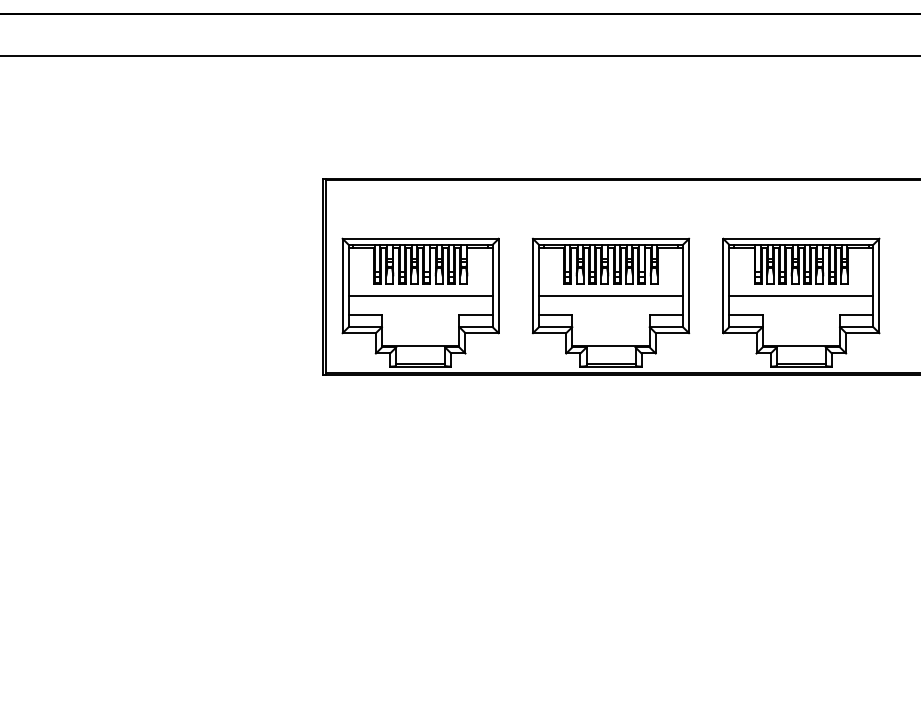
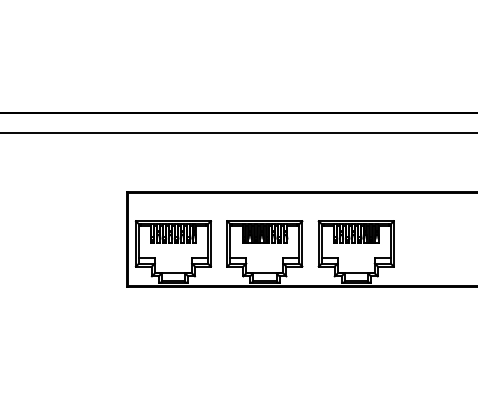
line: (420, 295) -> (173, 248), removed
line: (610, 295) -> (264, 248), removed
line: (799, 295) -> (355, 248), removed

